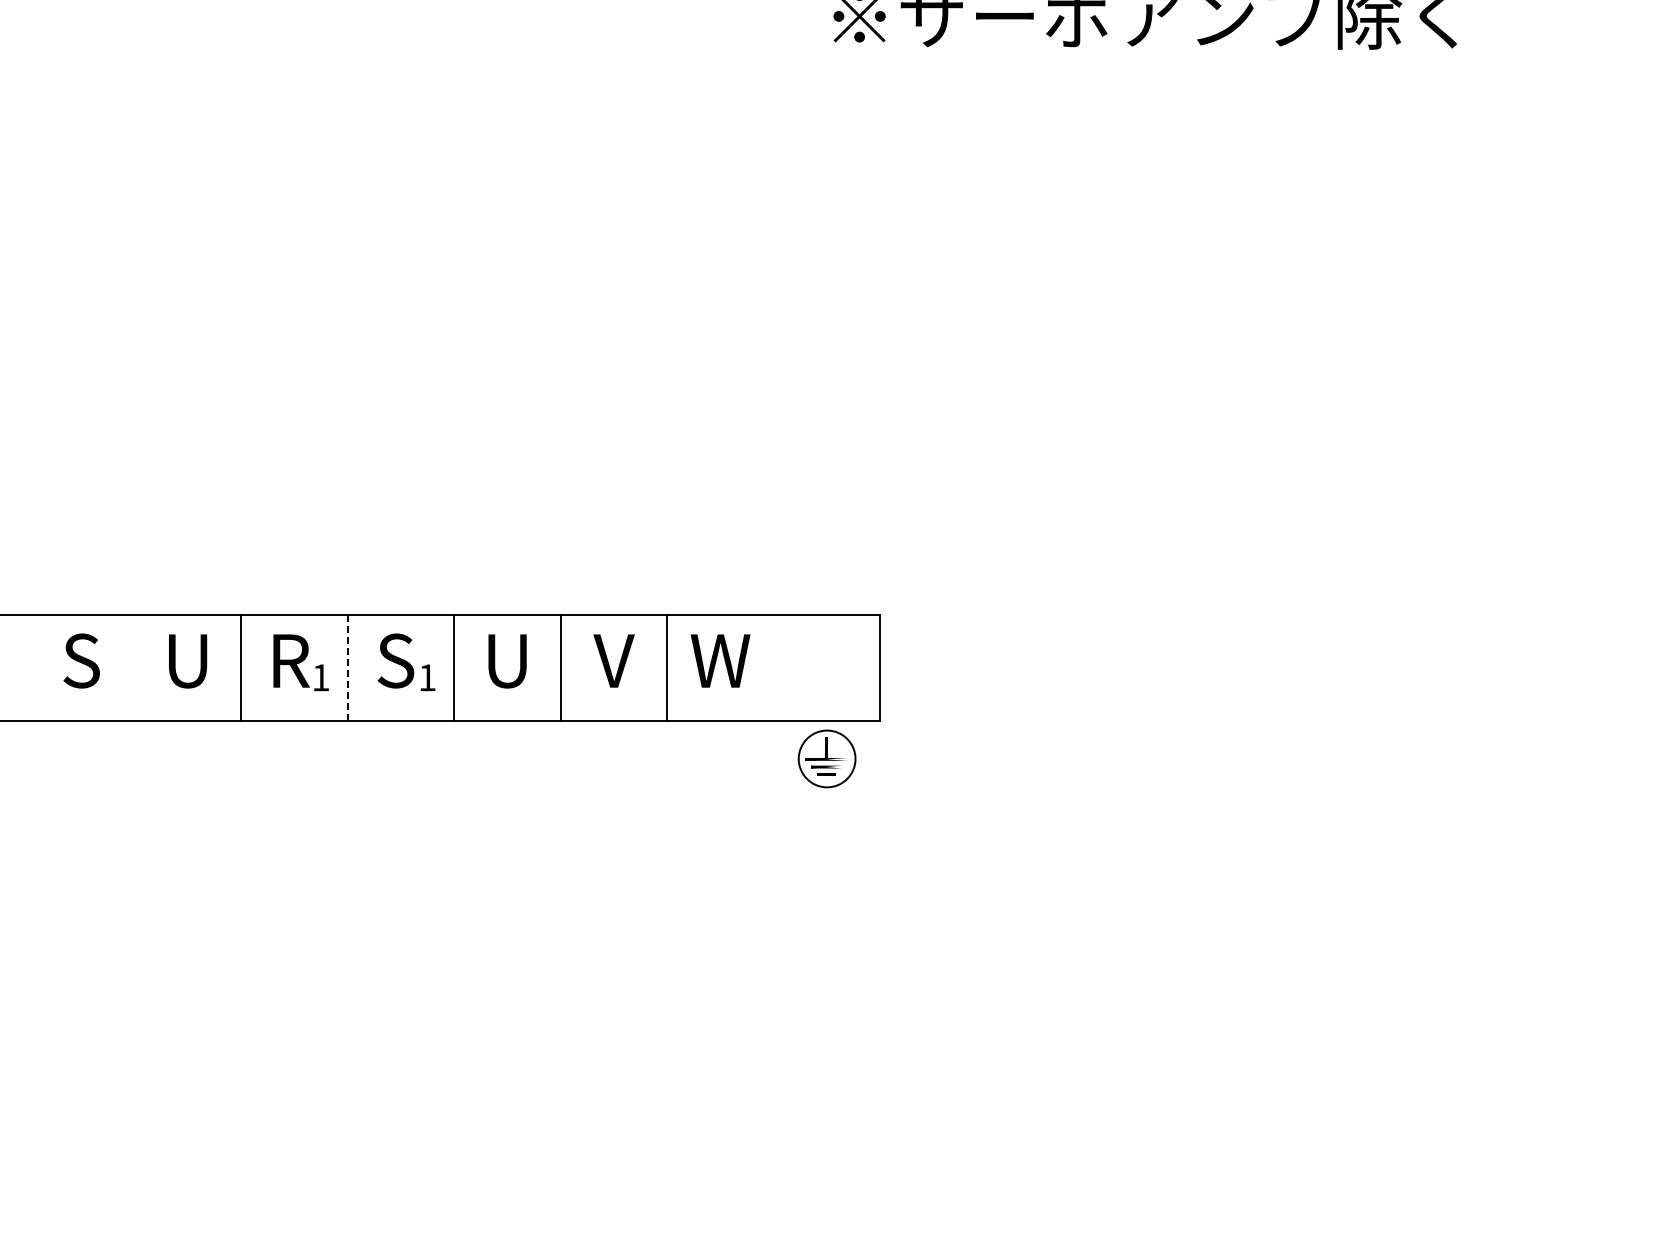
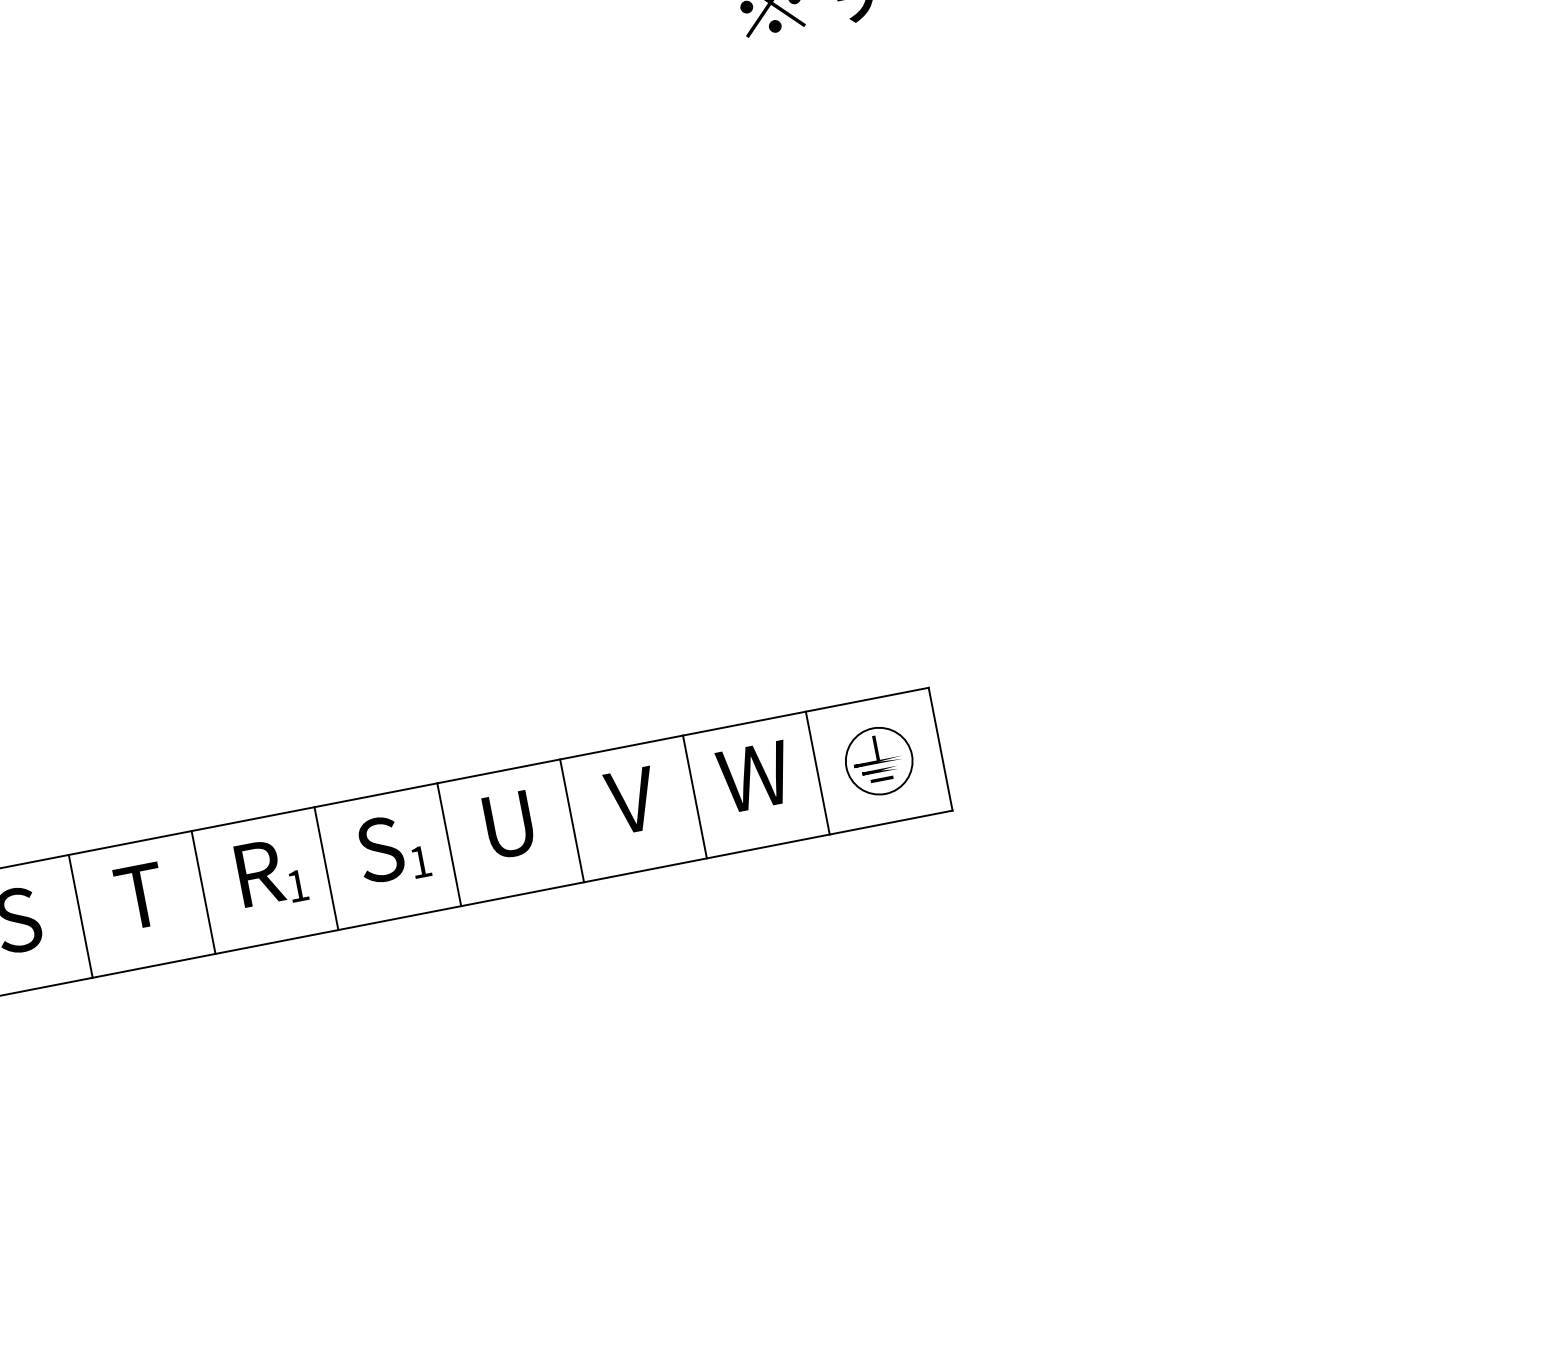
text: (187, 661) -> (140, 897), U -> T
line: (134, 667) -> (80, 915), added
line: (347, 667) -> (325, 868), dashed -> solid
line: (773, 667) -> (817, 772), added
part: (826, 758) -> (878, 760), moved

